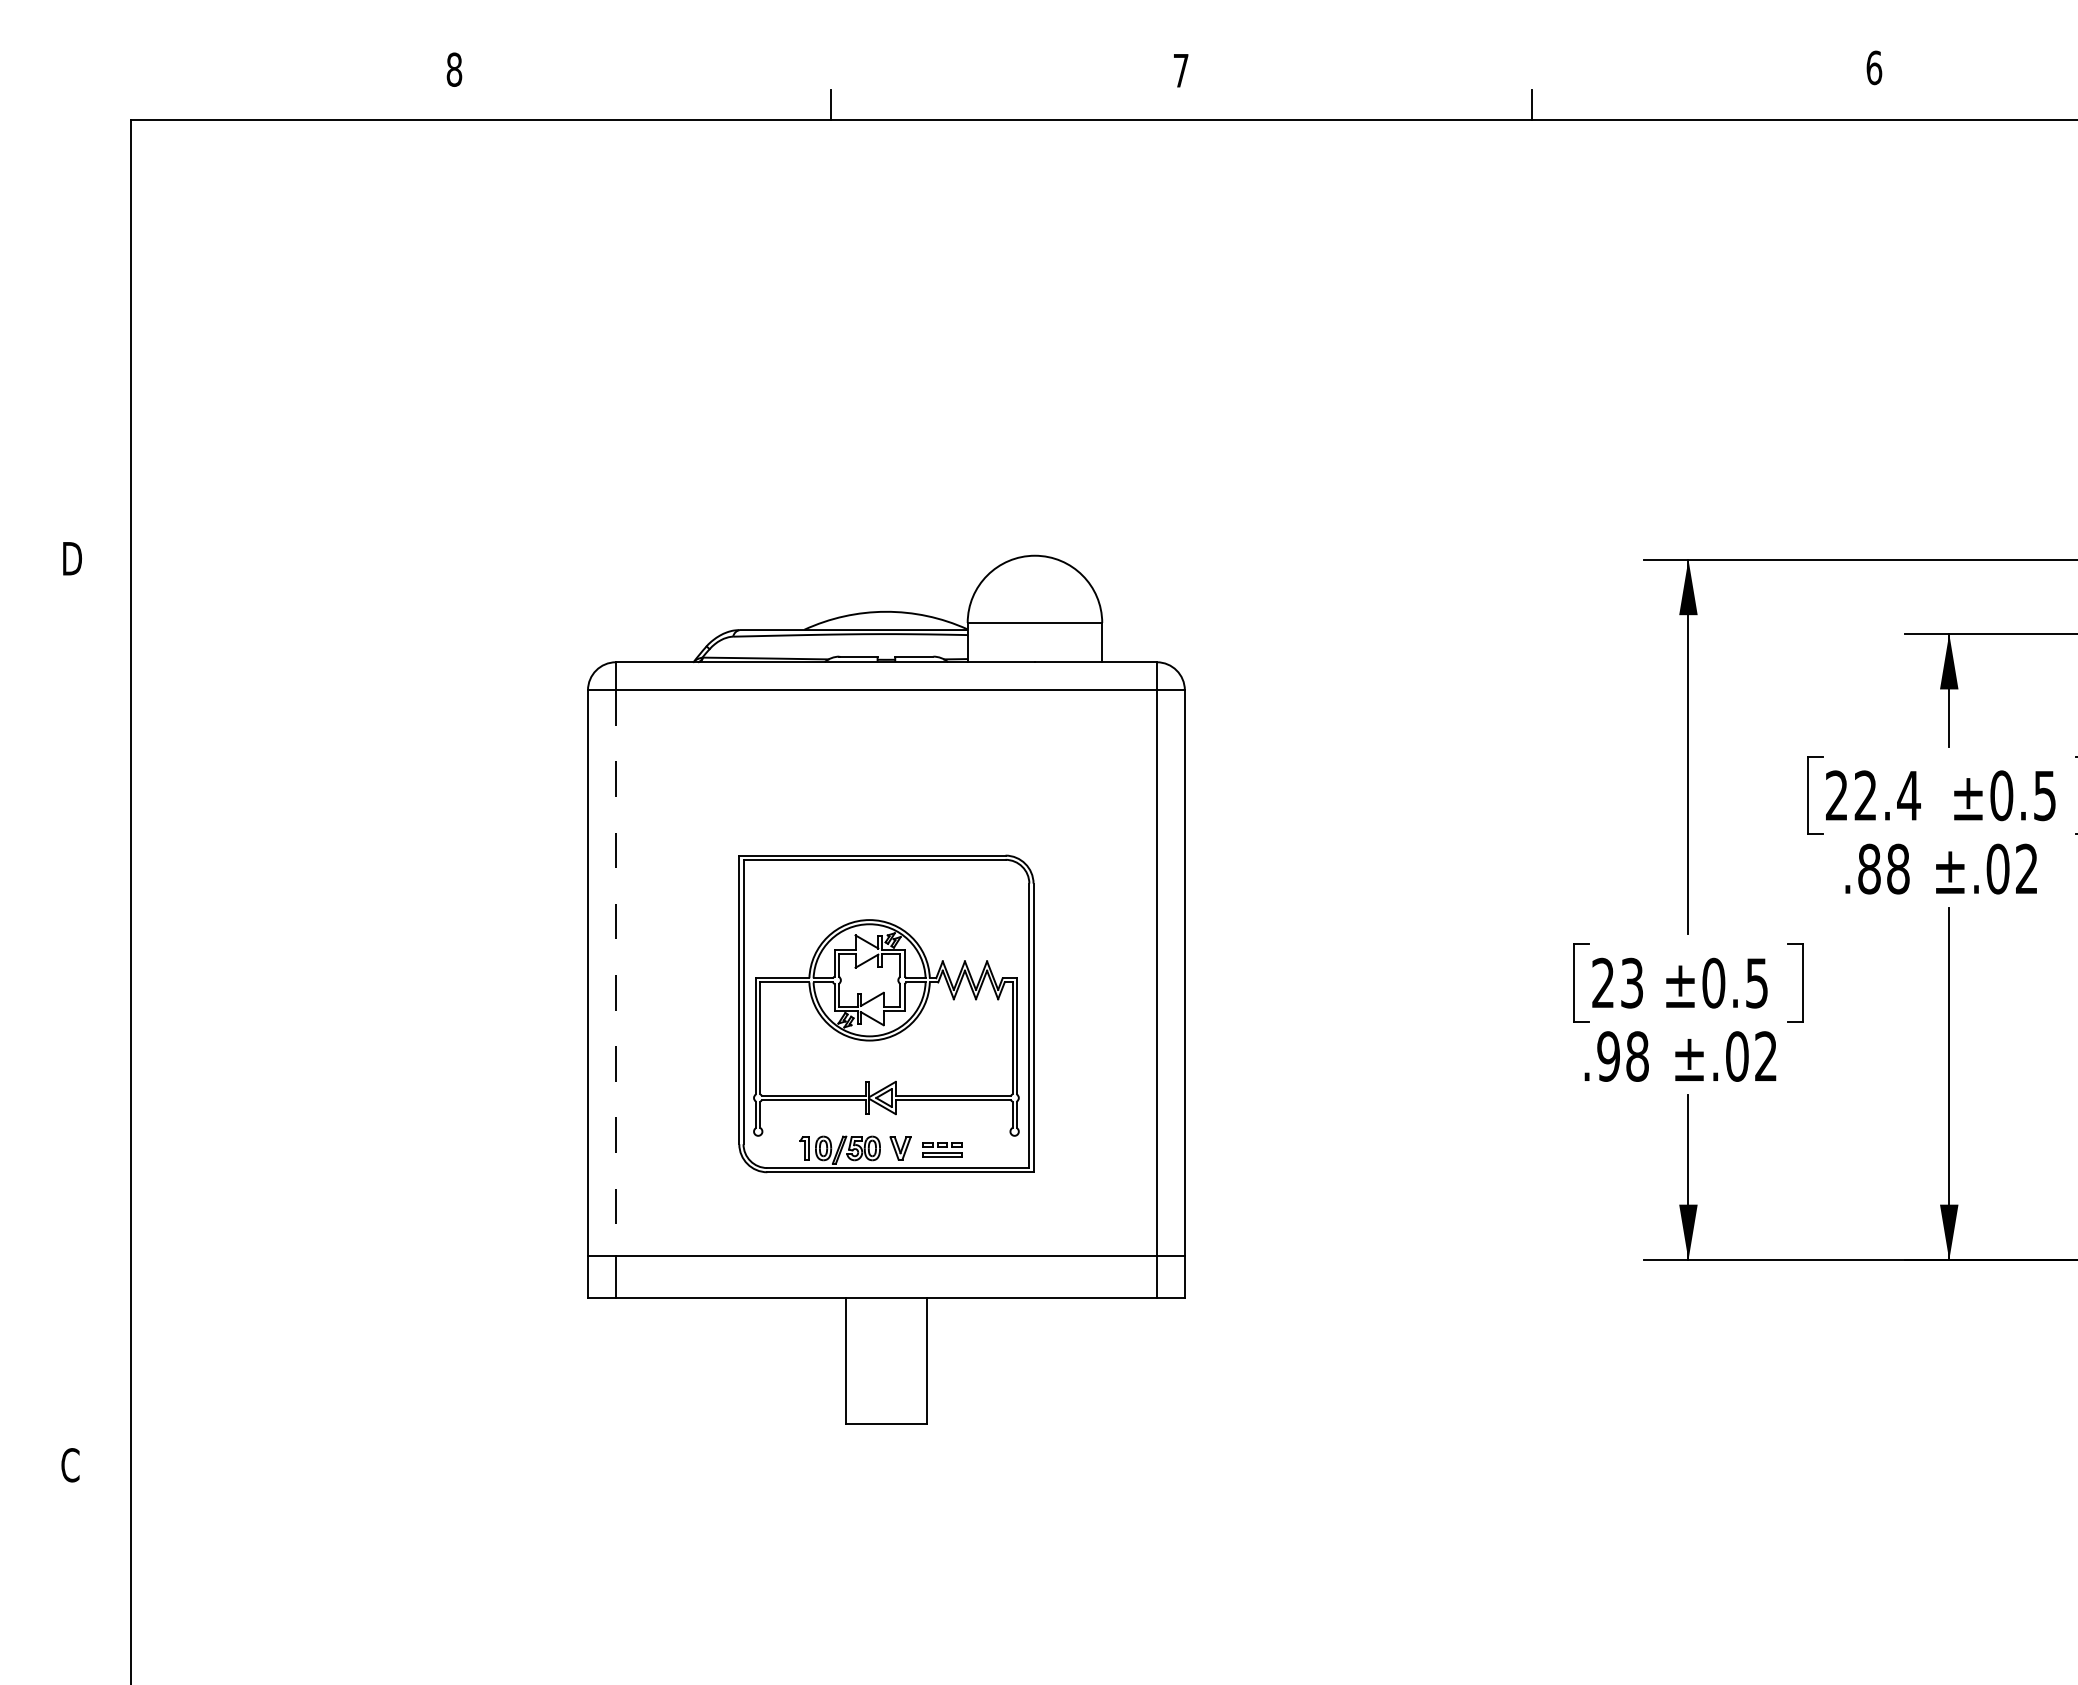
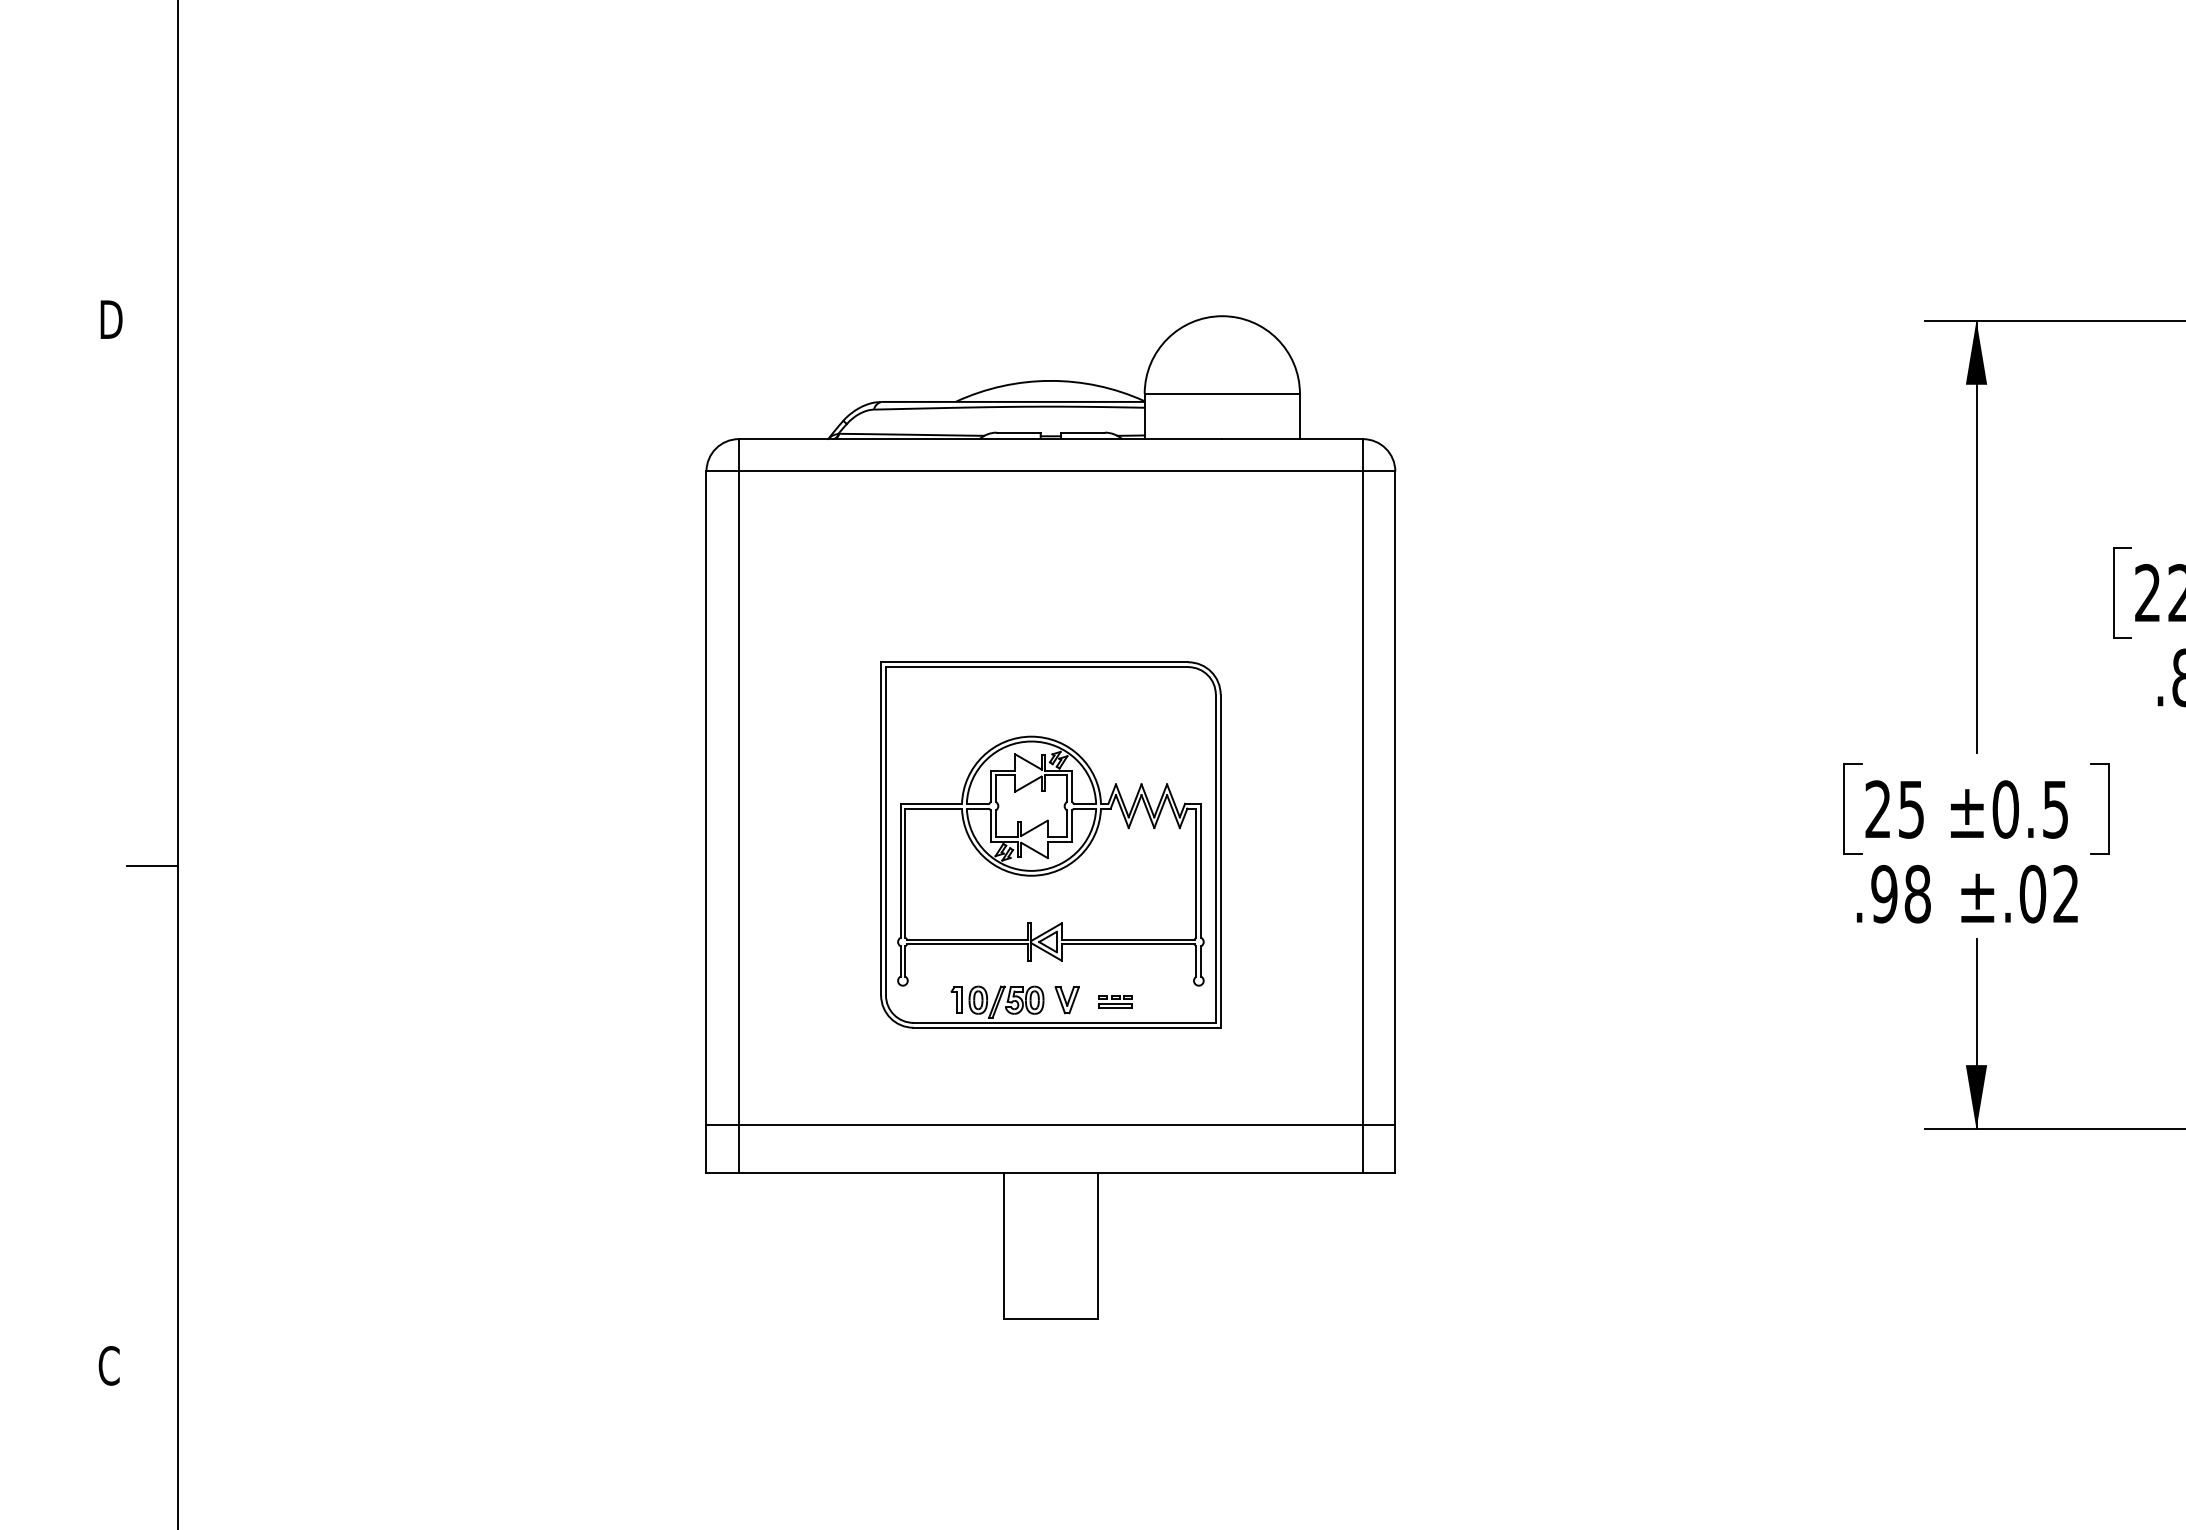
line: (616, 973) -> (739, 798), dashed -> solid
text: (1631, 982) -> (1910, 808), 23 -> 25
line: (108, 1032) -> (153, 866), added
part: (942, 1149) -> (1115, 1001), size x0.71

